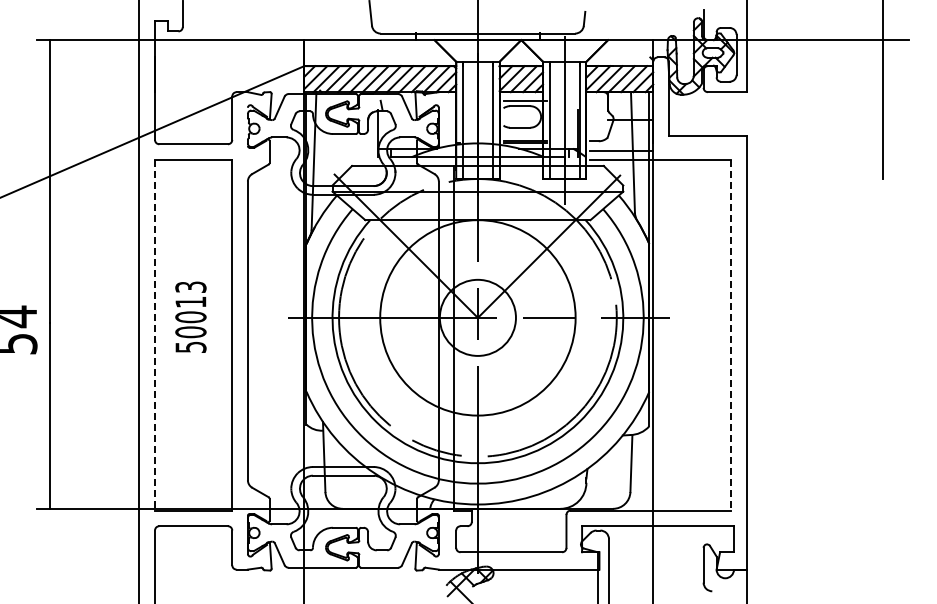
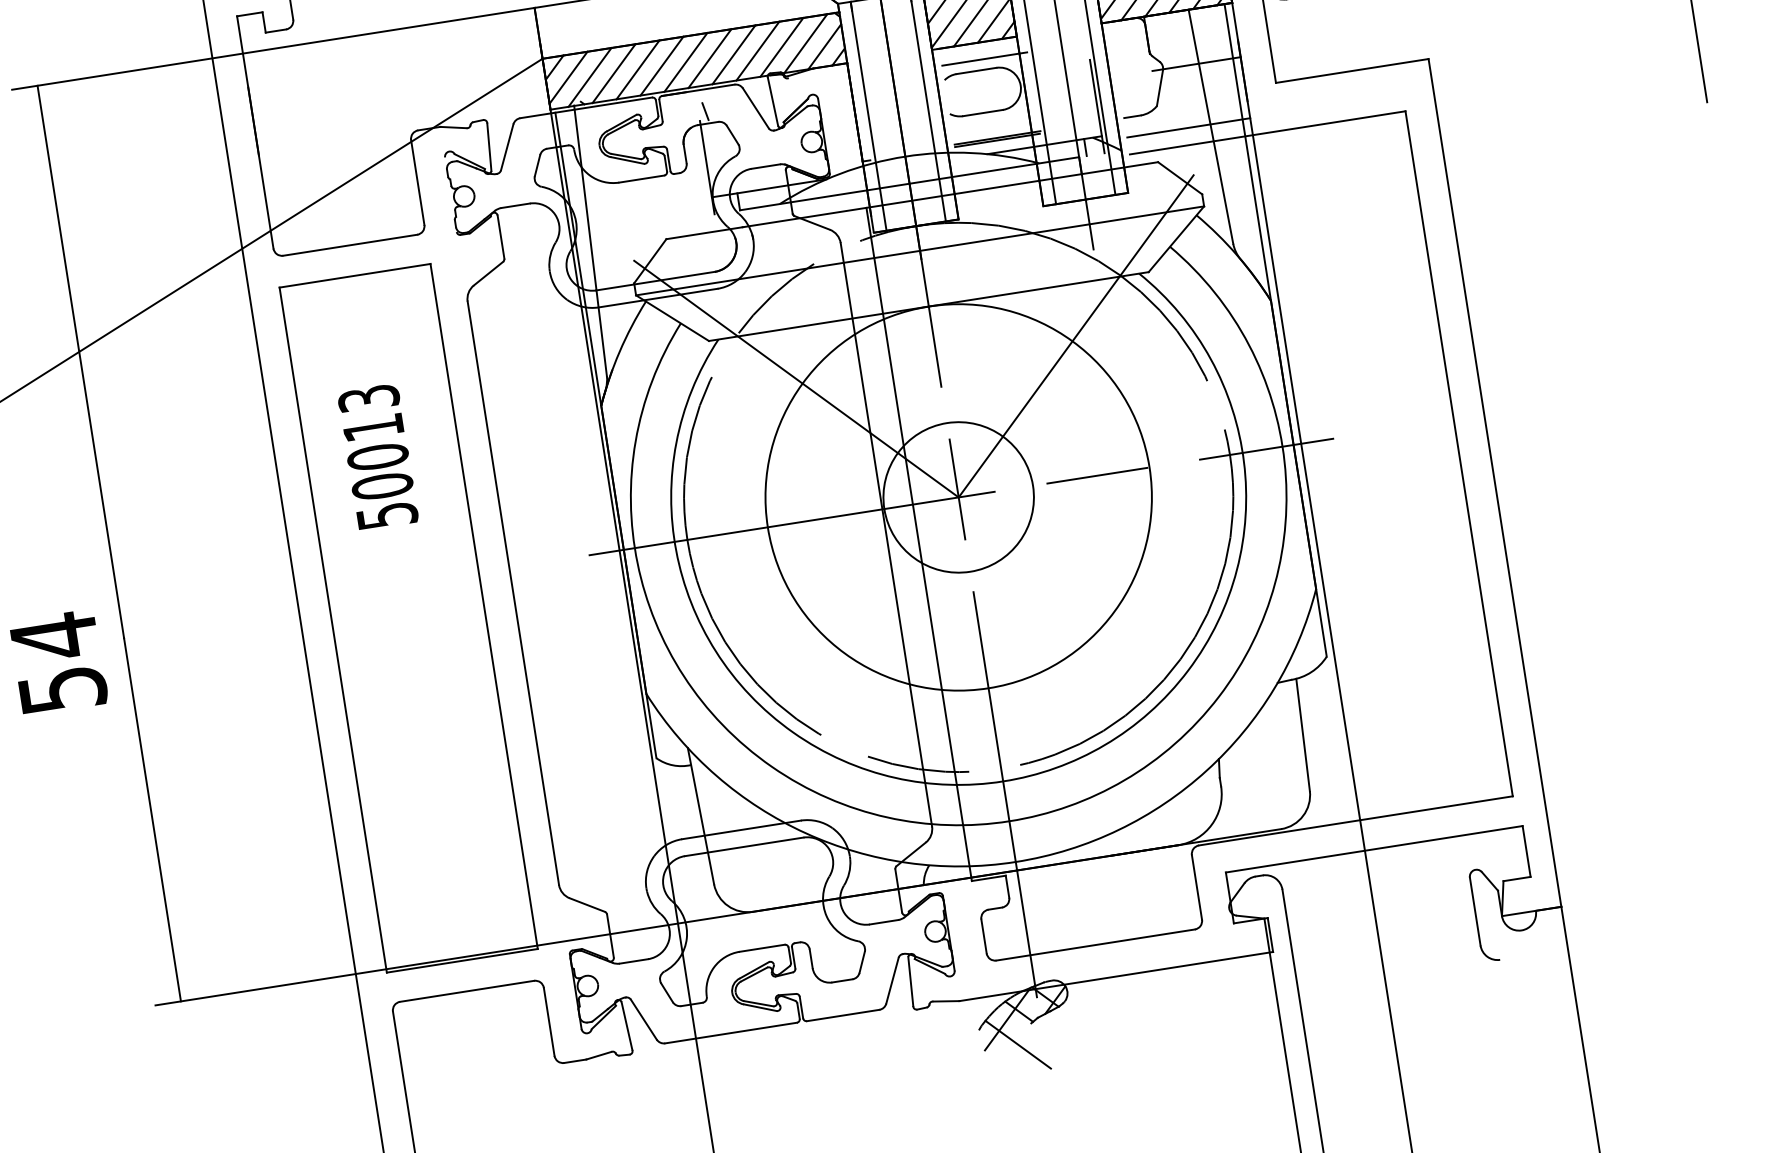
text: (190, 316) -> (376, 455), moved
line: (155, 335) -> (334, 630), dashed -> solid
line: (731, 335) -> (1459, 454), dashed -> solid

